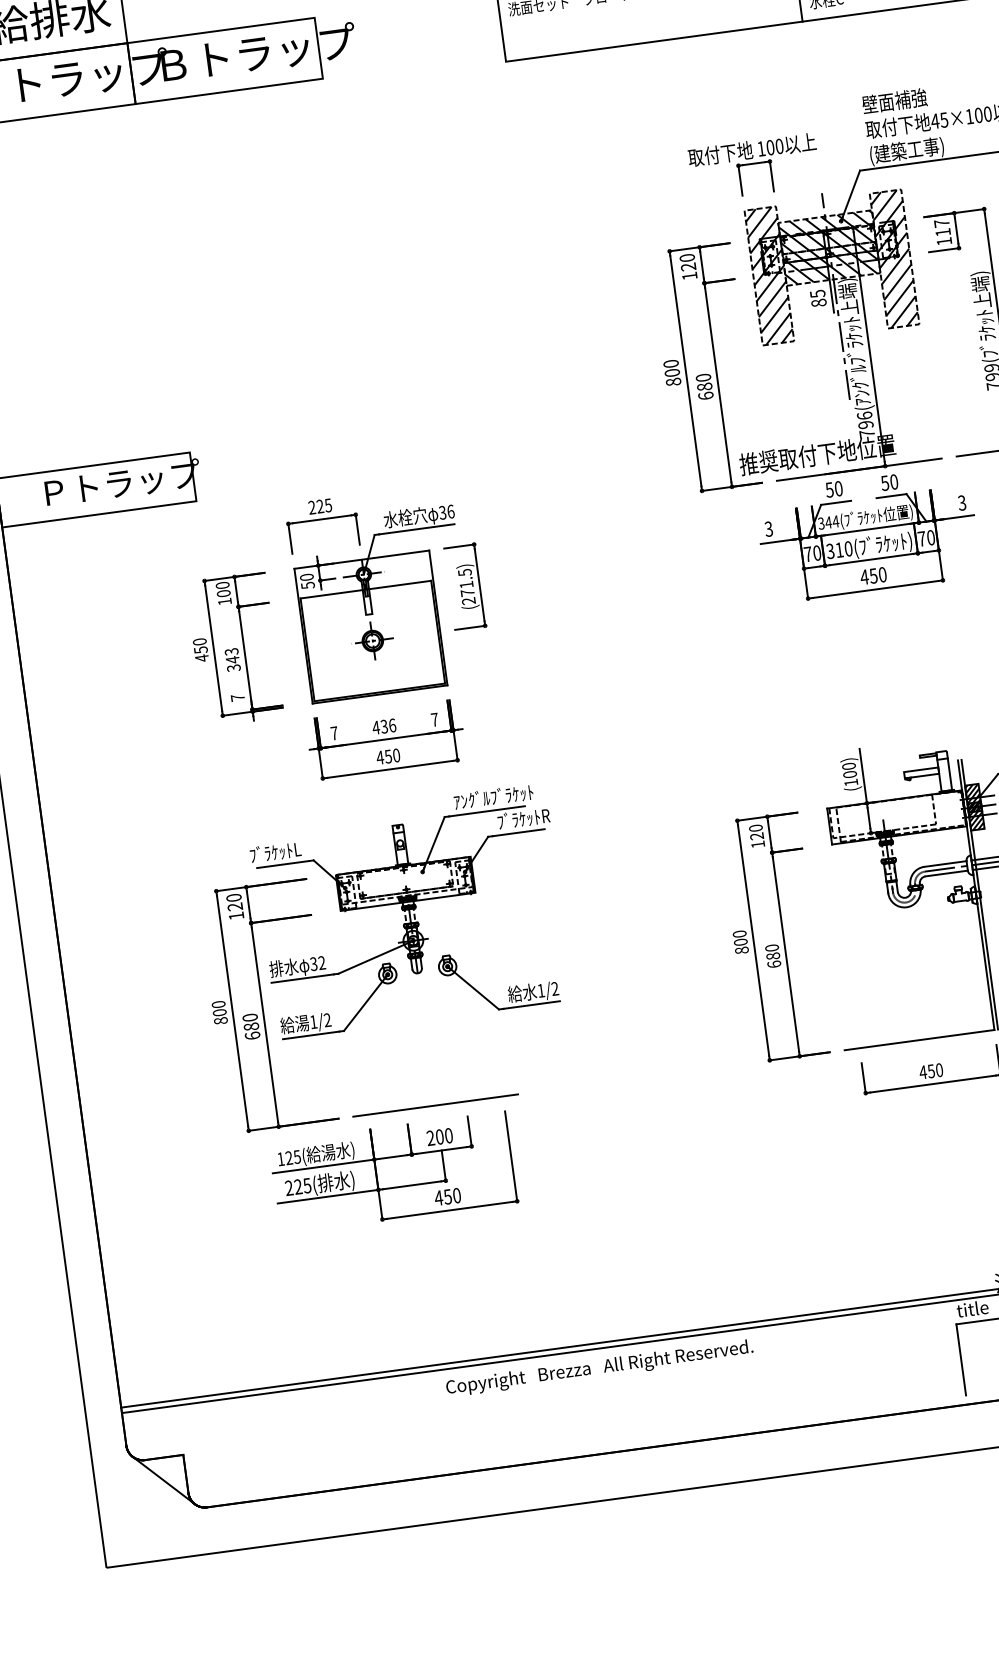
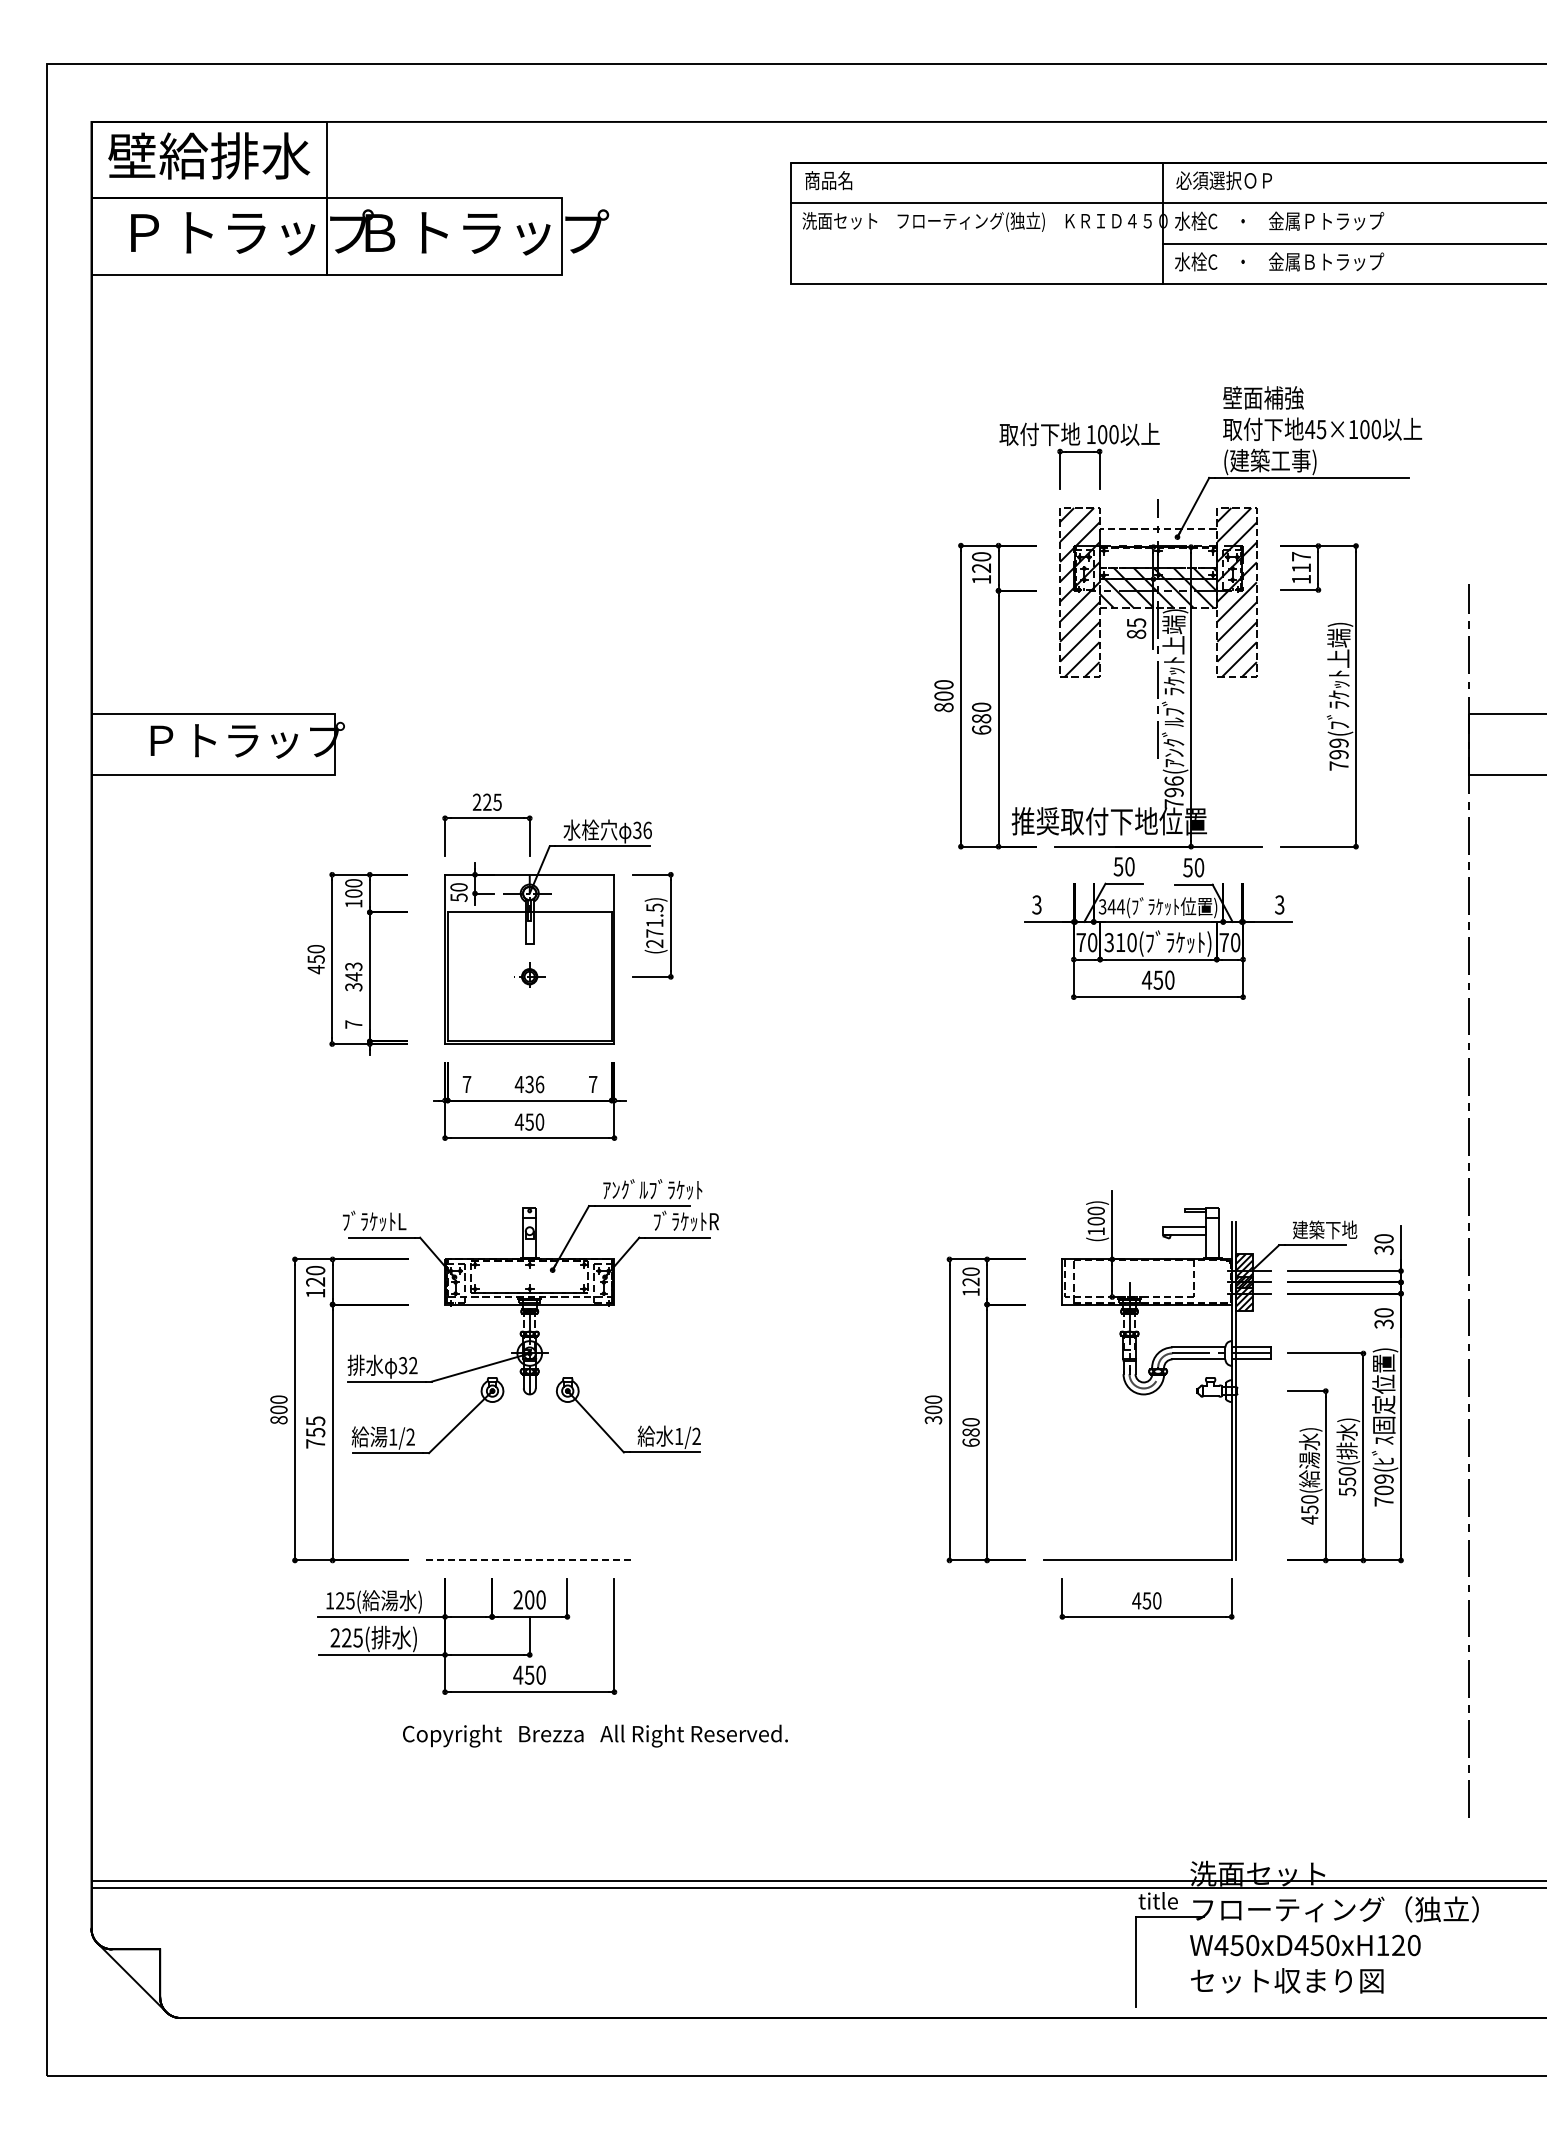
hatch: (827, 232) -> (1158, 548), removed
part: (372, 640) -> (529, 976), size x0.6
text: (741, 950) -> (932, 1420), 800 -> 300
text: (251, 1026) -> (315, 1432), 680 -> 755
line: (436, 1105) -> (530, 1560), solid -> dashed
text: (599, 1367) -> (595, 1735), moved

